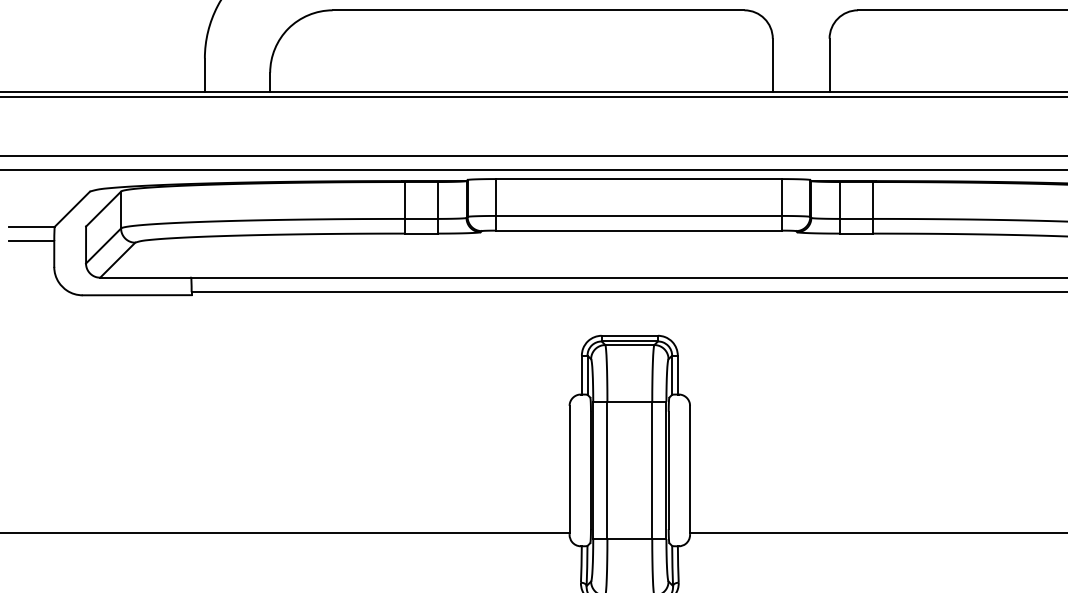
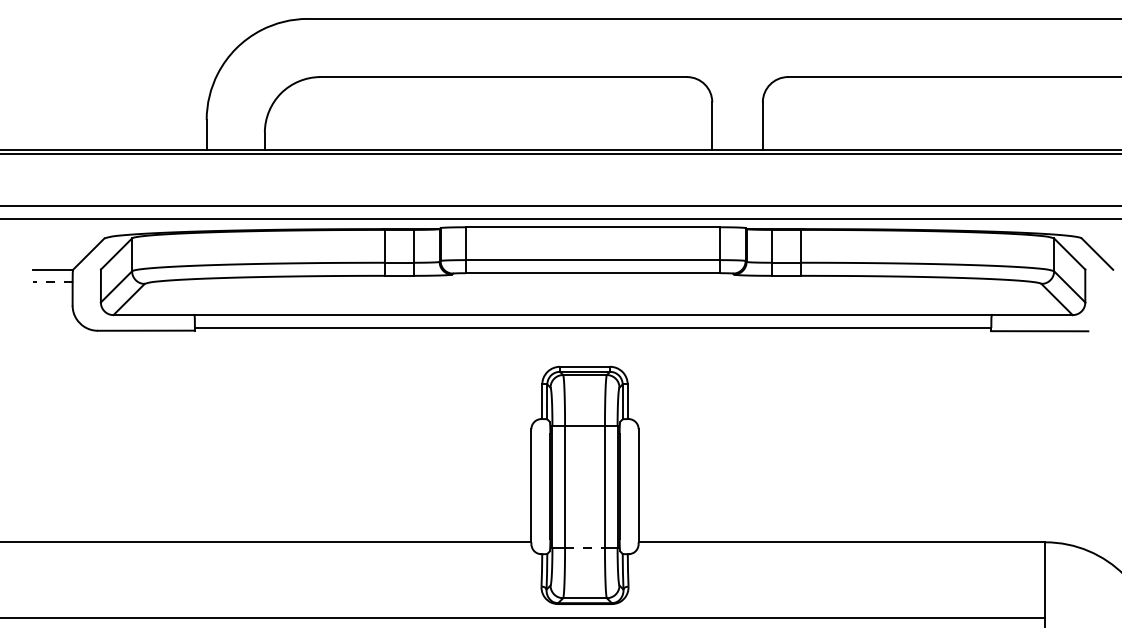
line: (31, 241) -> (52, 282), solid -> dashed
line: (630, 538) -> (585, 547), solid -> dashed

